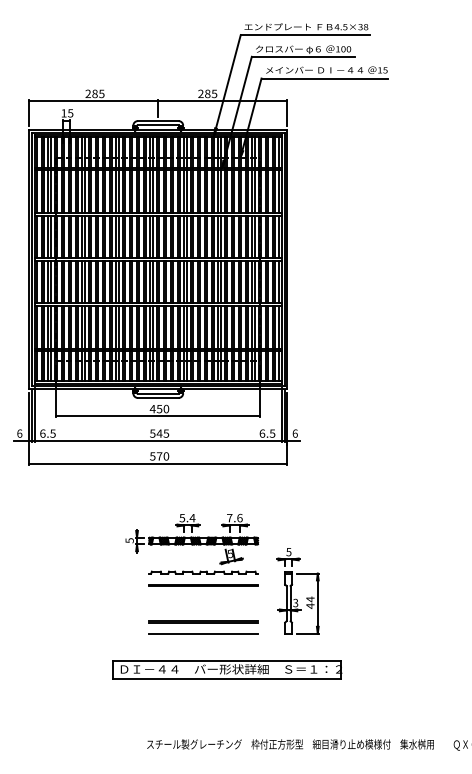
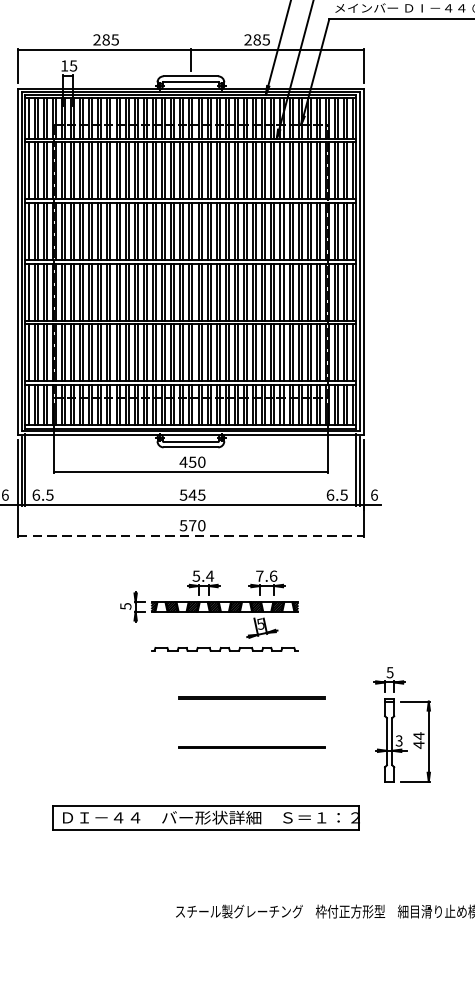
line: (158, 463) -> (191, 535), solid -> dashed
part: (192, 543) -> (209, 610), moved
part: (297, 591) -> (401, 725), moved
line: (203, 633) -> (251, 762), removed
part: (227, 669) -> (205, 817), moved

